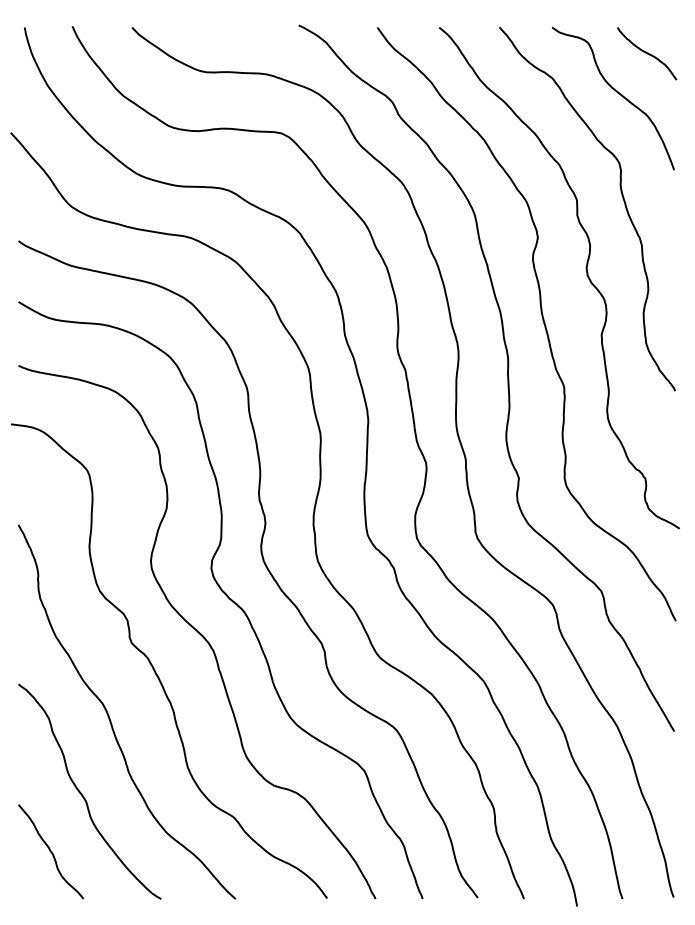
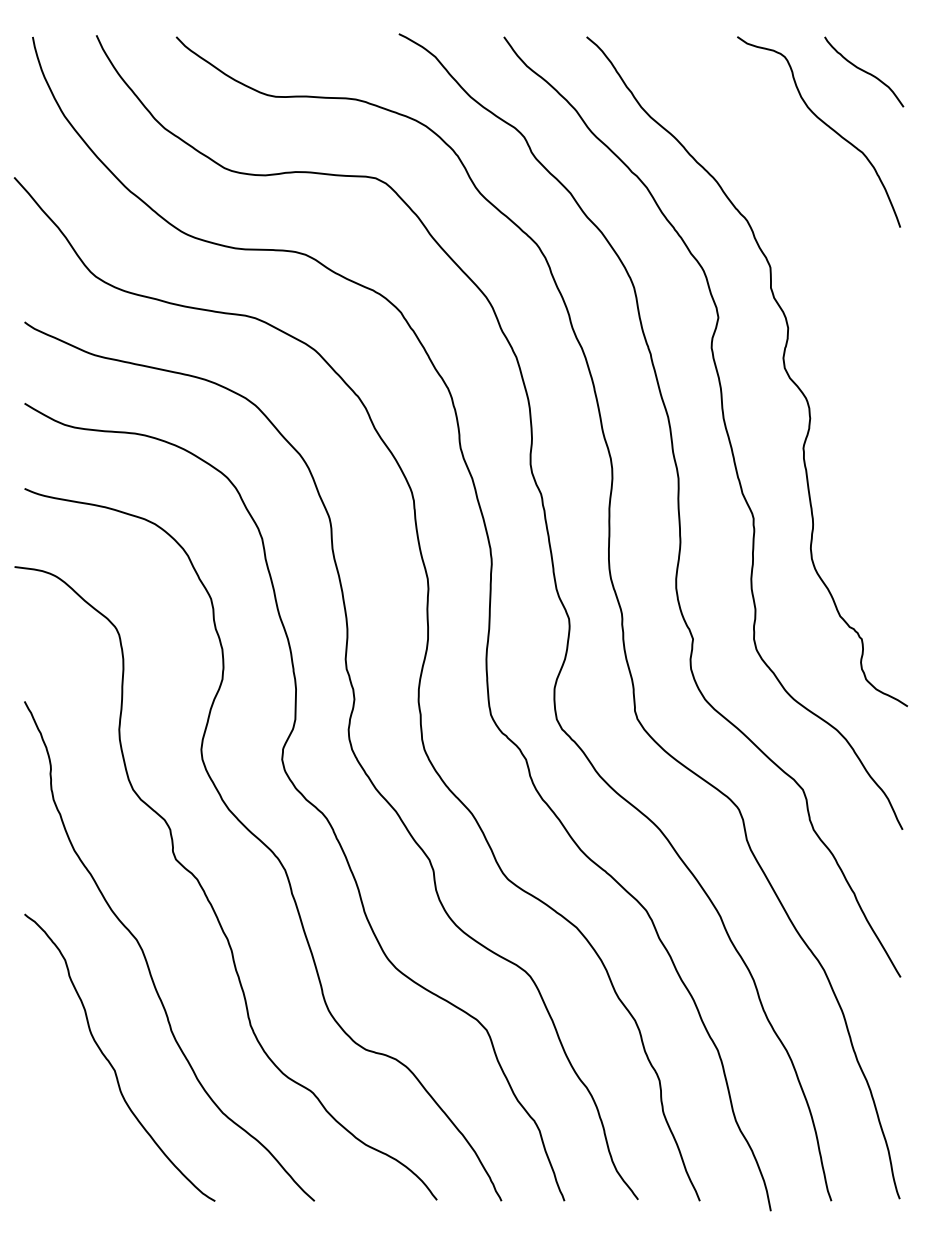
curve: (622, 198) -> (831, 265), removed
curve: (50, 851) -> (67, 1137), removed

